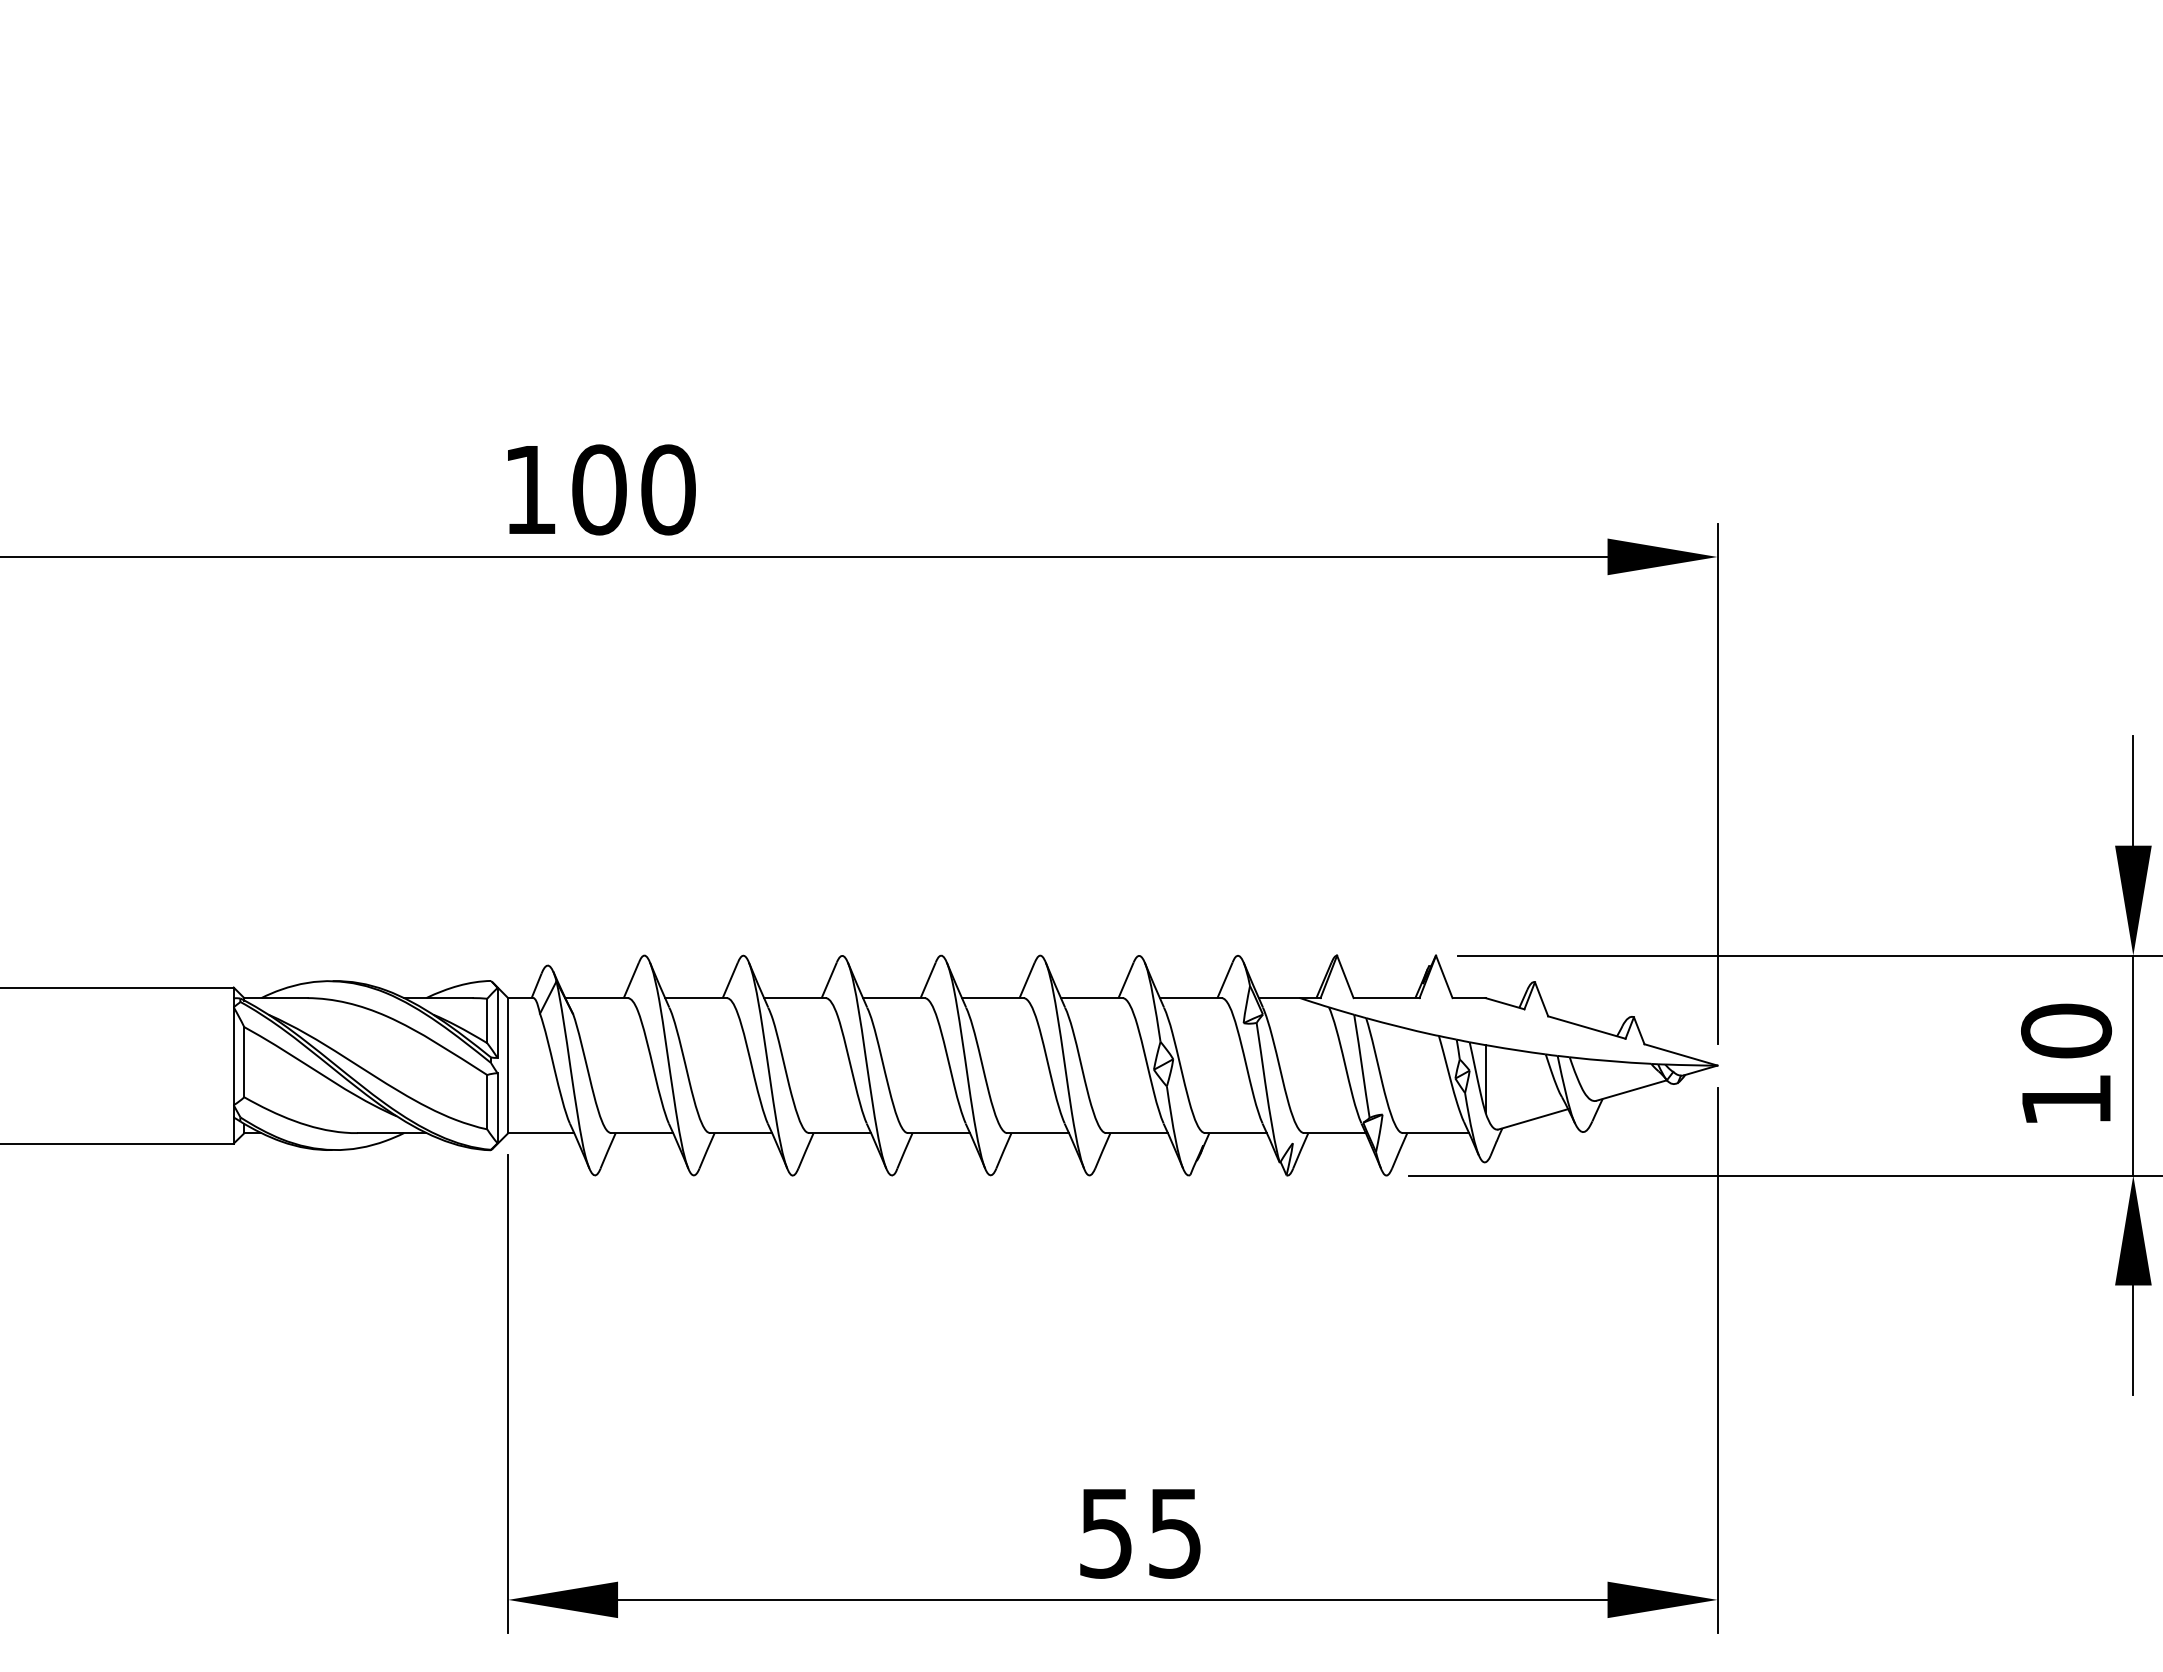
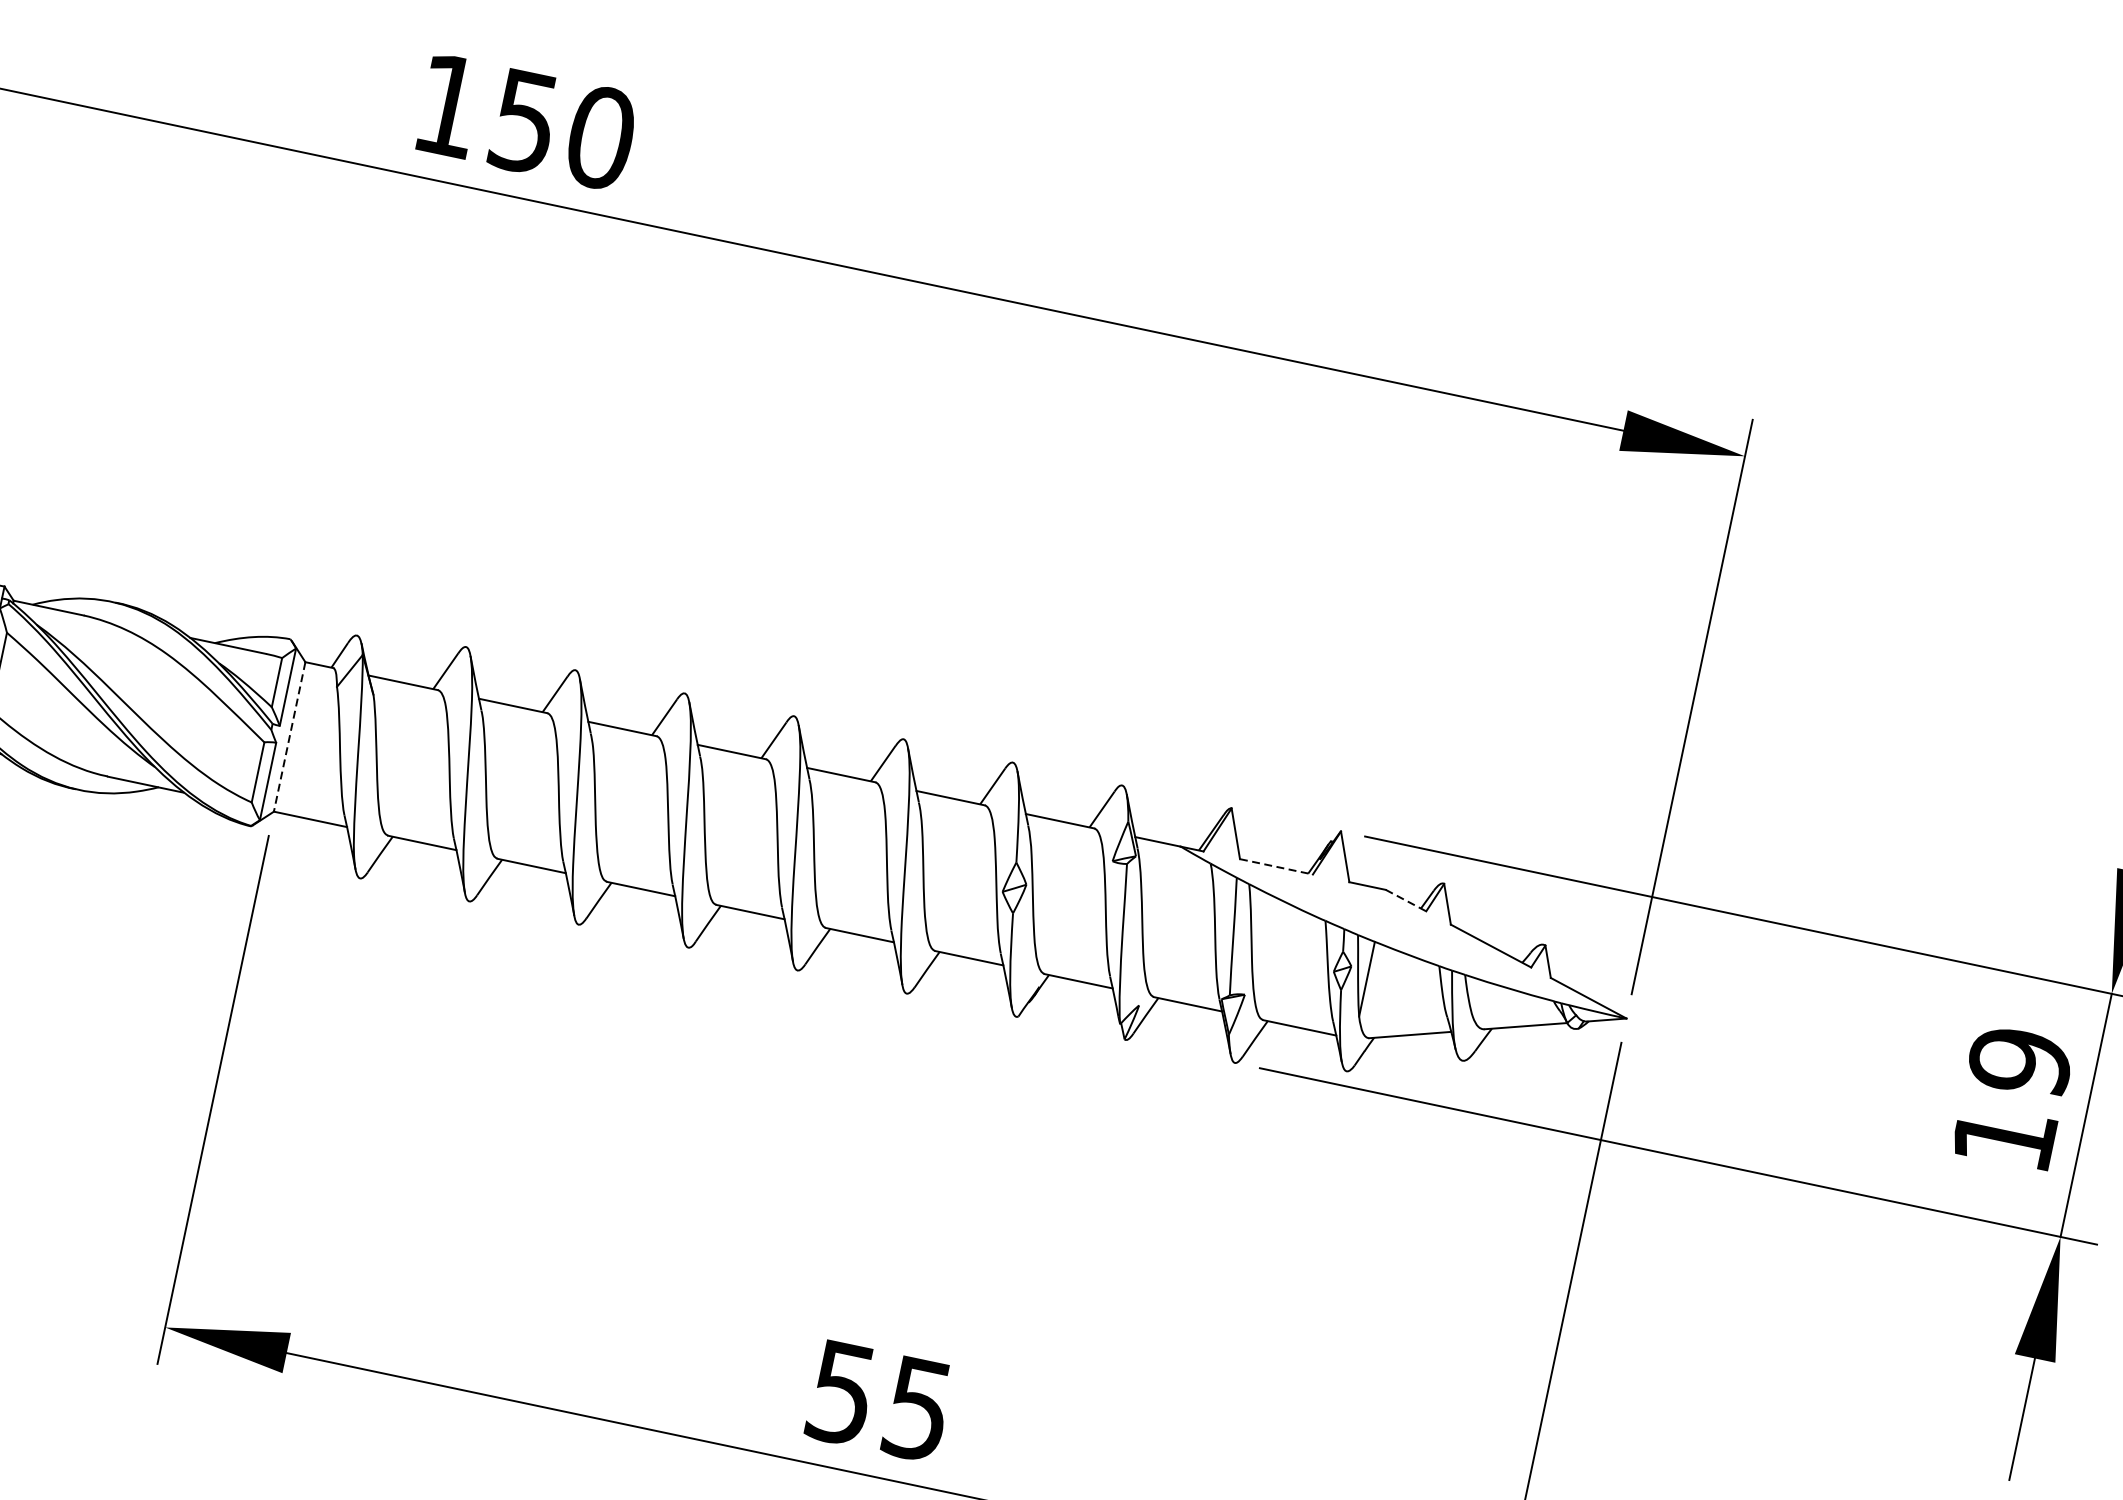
text: (599, 489) -> (524, 121), 100 -> 150
line: (1386, 998) -> (1276, 867), solid -> dashed
line: (1505, 1003) -> (1406, 900), solid -> dashed
text: (2066, 1030) -> (2020, 1061), 10 -> 19
line: (508, 1065) -> (290, 736), solid -> dashed

